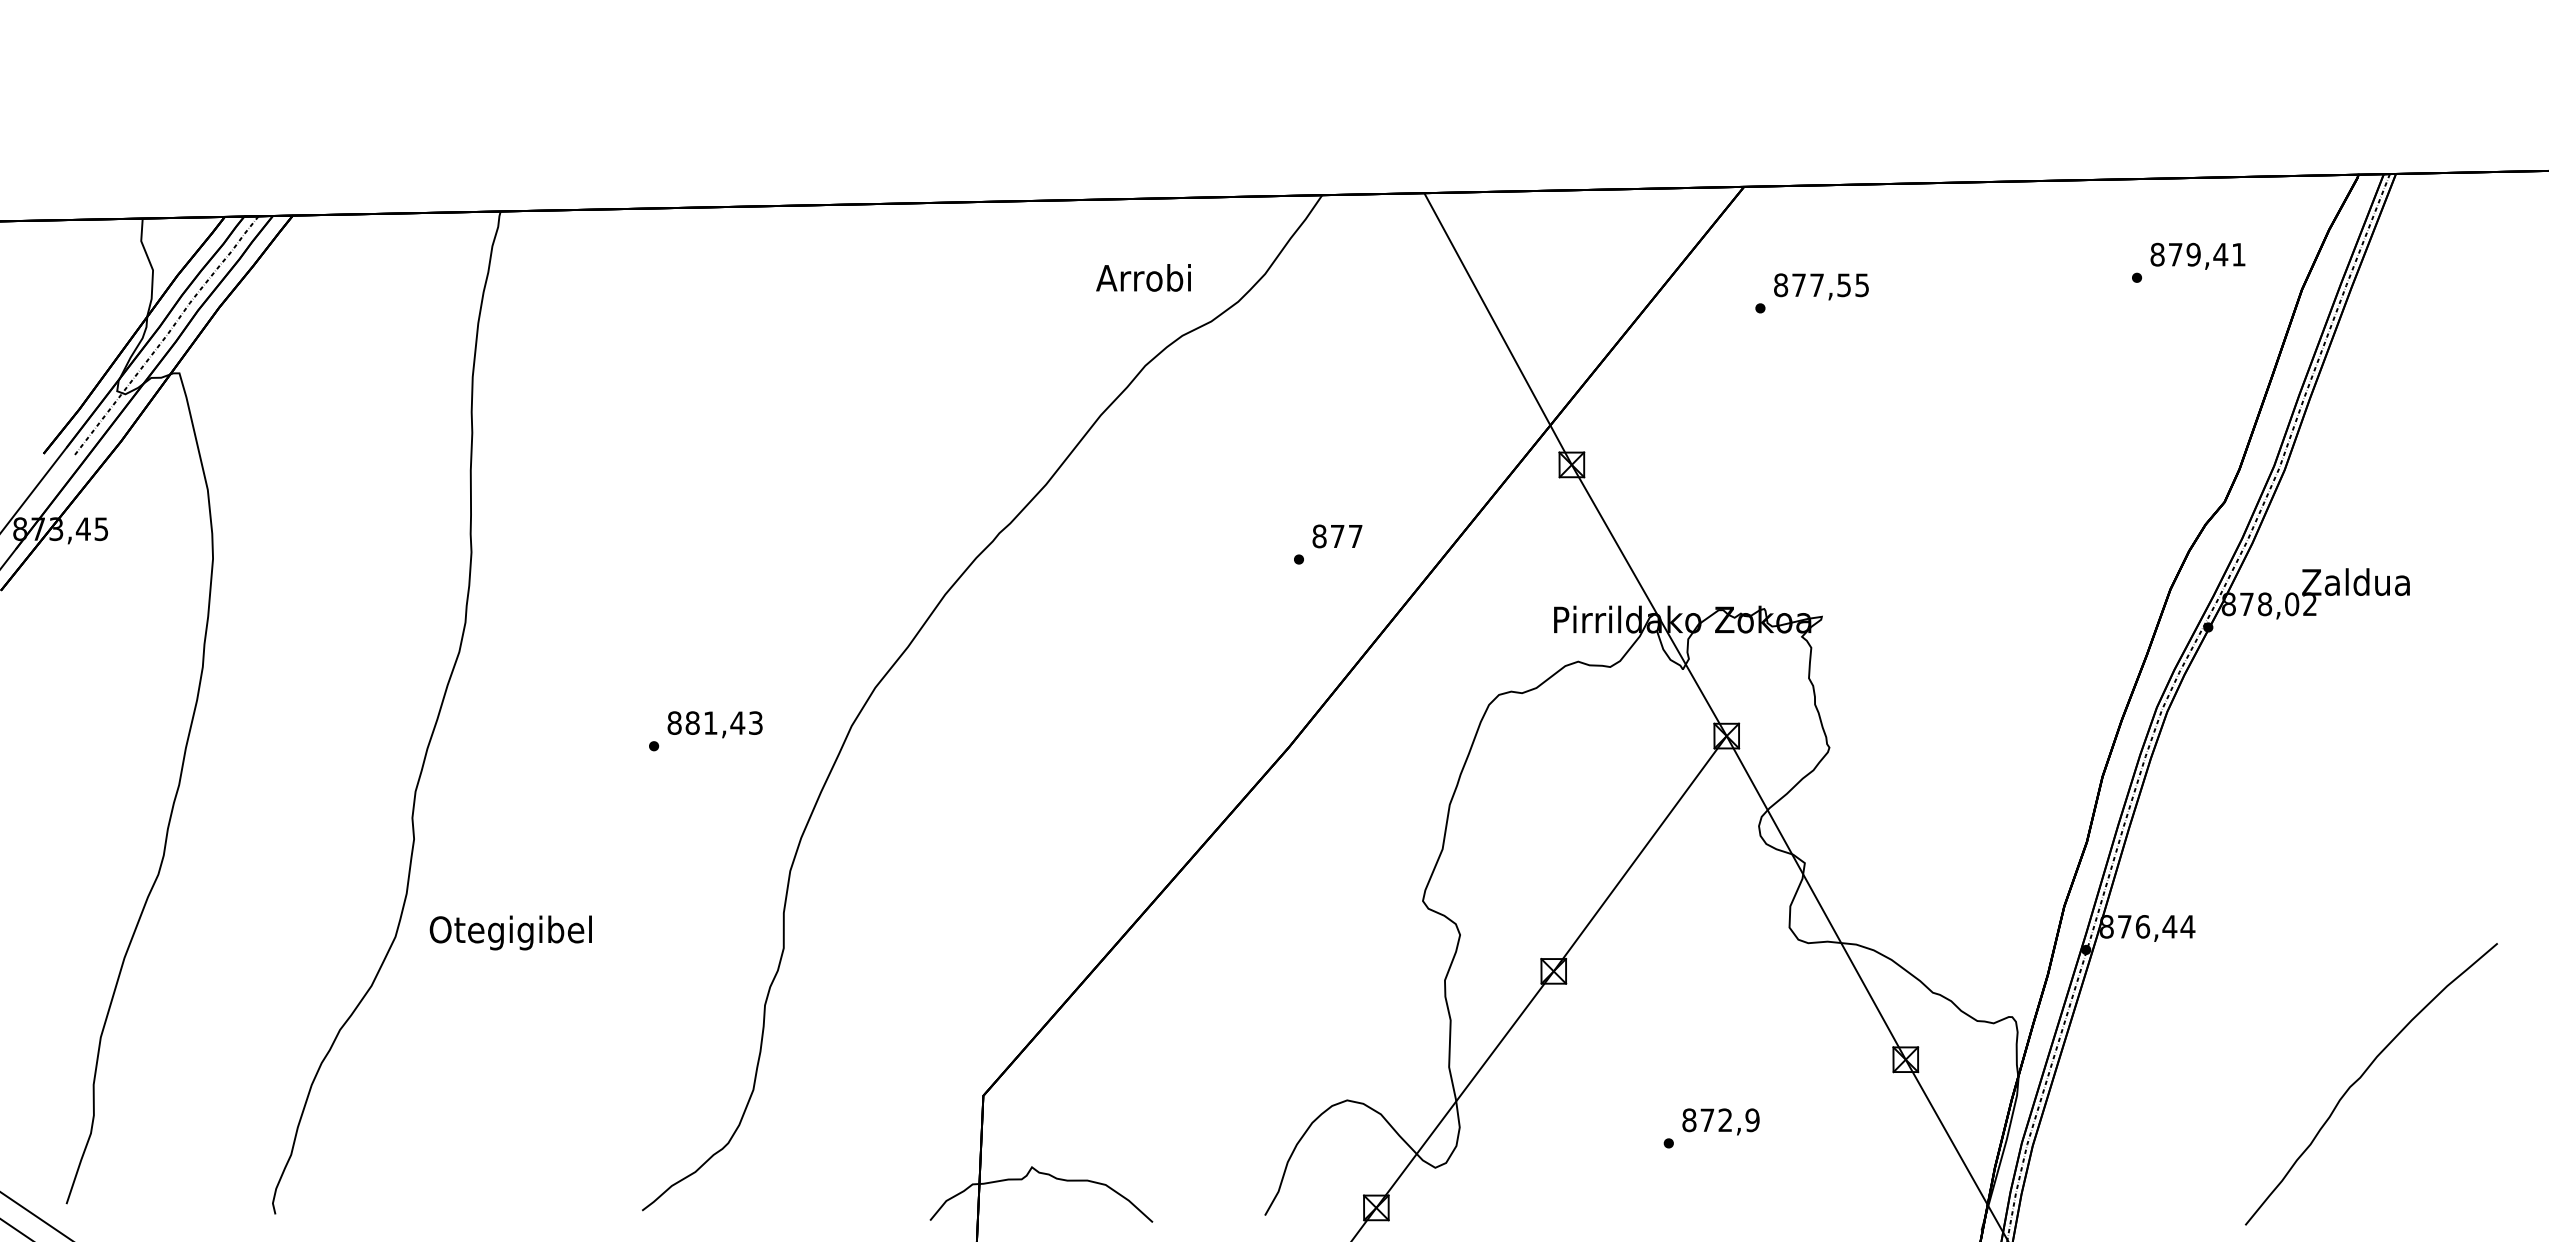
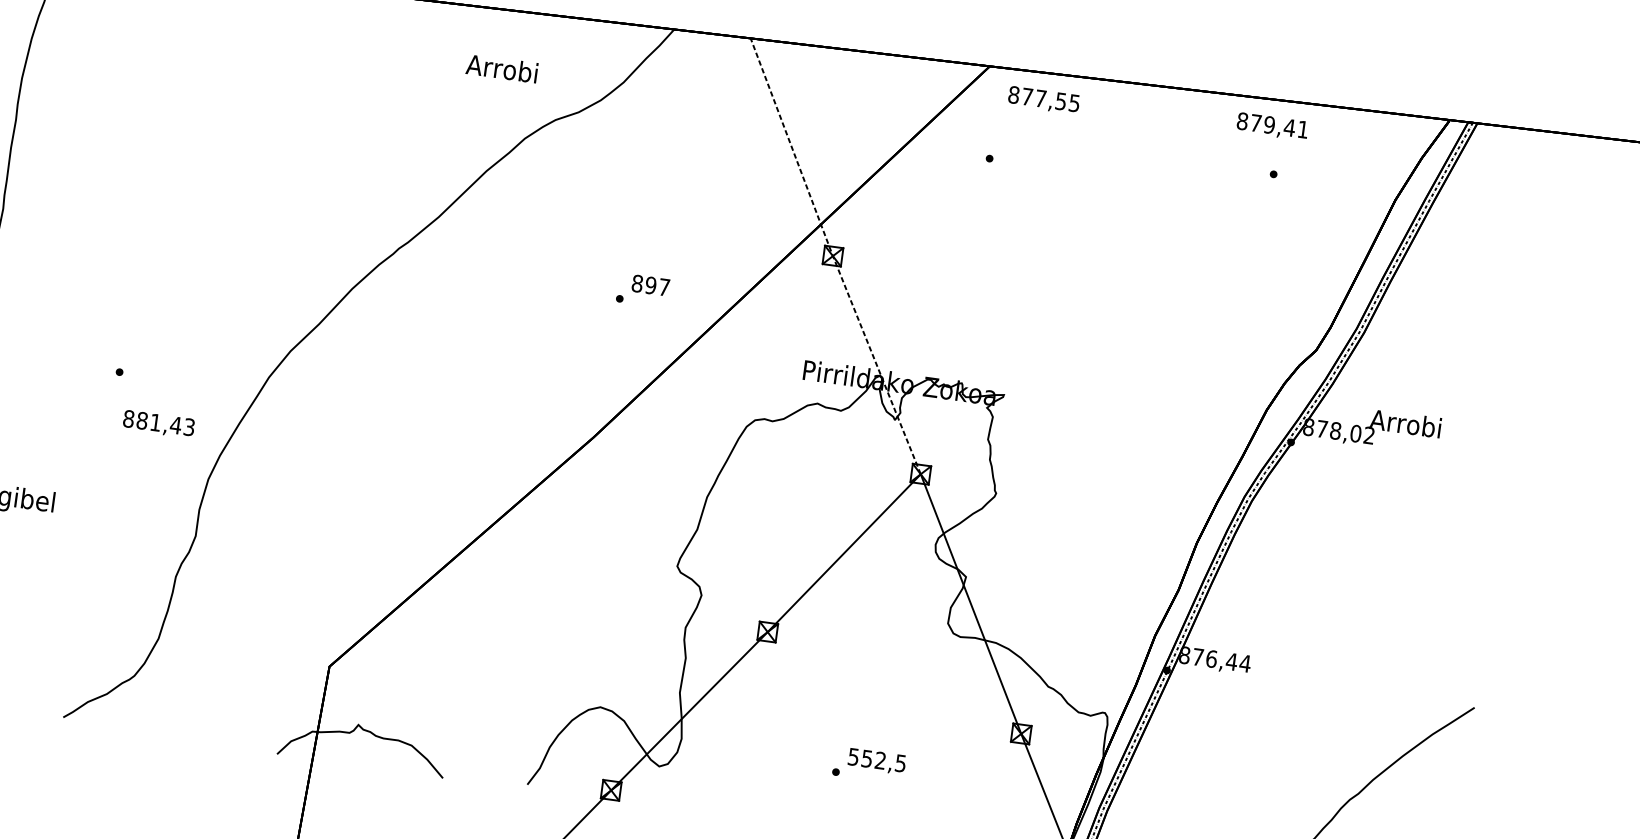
text: (2197, 255) -> (1272, 126), moved
text: (1143, 277) -> (501, 68), moved
text: (1821, 286) -> (1044, 100), moved
line: (1572, 465) -> (833, 256), solid -> dashed
text: (1337, 536) -> (650, 285), 877 -> 897
text: (2355, 581) -> (1405, 423), Zaldua -> Arrobi
text: (714, 724) -> (158, 424), moved
text: (1720, 1120) -> (876, 760), 872,9 -> 552,5

